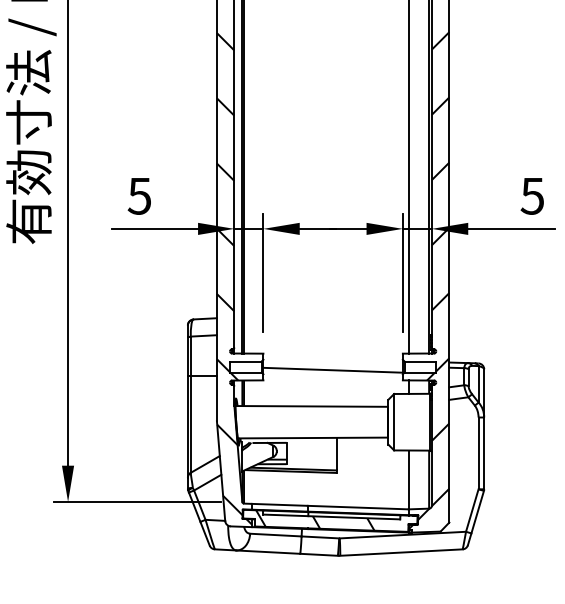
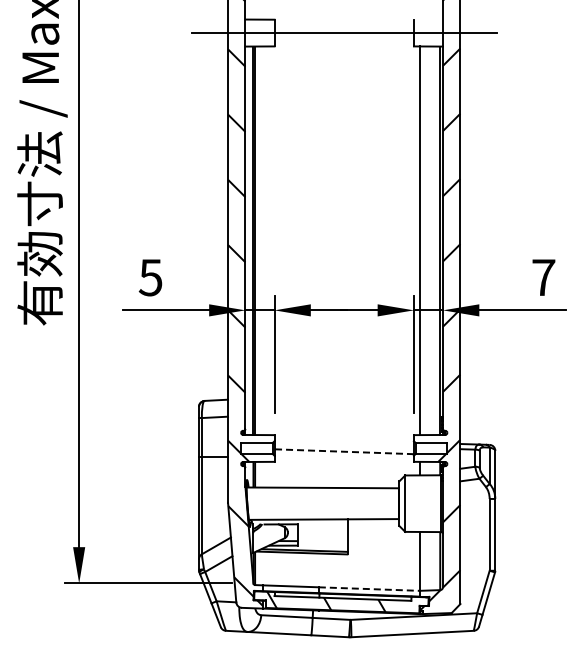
text: (532, 196) -> (543, 277), 5 -> 7
line: (333, 370) -> (344, 451), solid -> dashed
line: (358, 508) -> (369, 589), solid -> dashed

